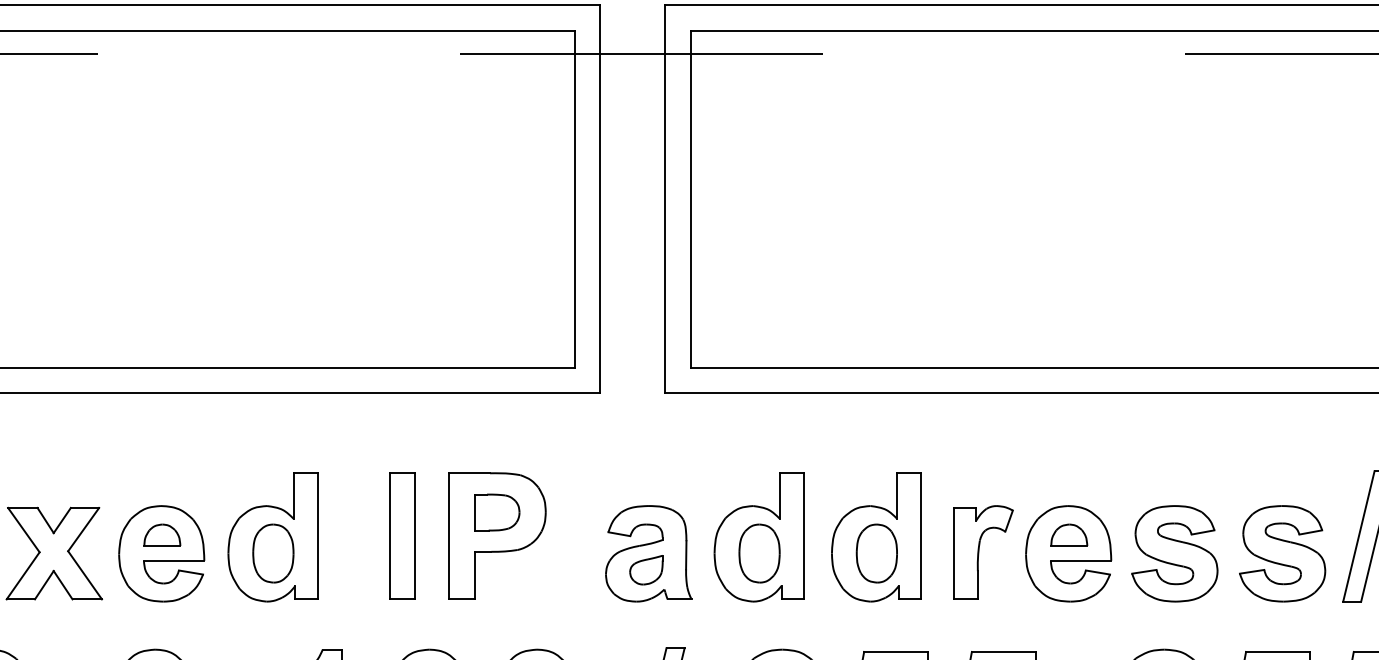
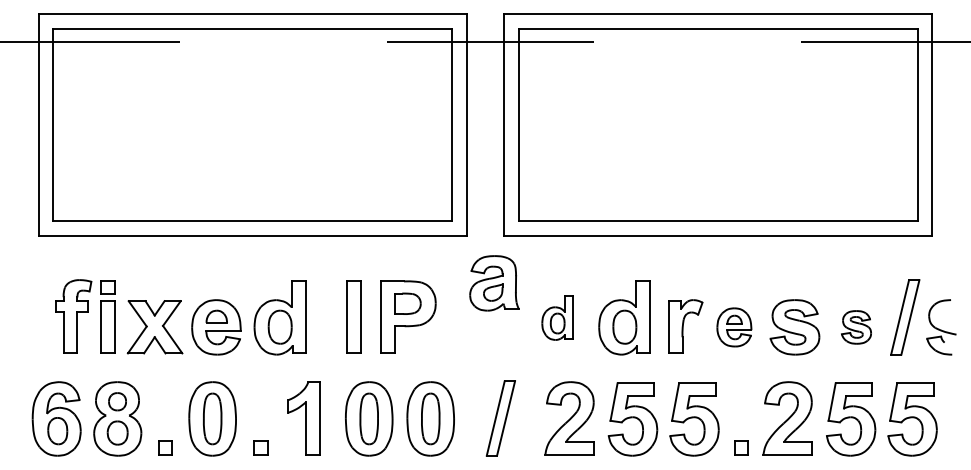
part: (758, 536) -> (557, 317), size x0.6
part: (648, 554) -> (494, 283), moved
part: (1068, 554) -> (734, 327), size x0.7
part: (1282, 554) -> (856, 327), size x0.6

